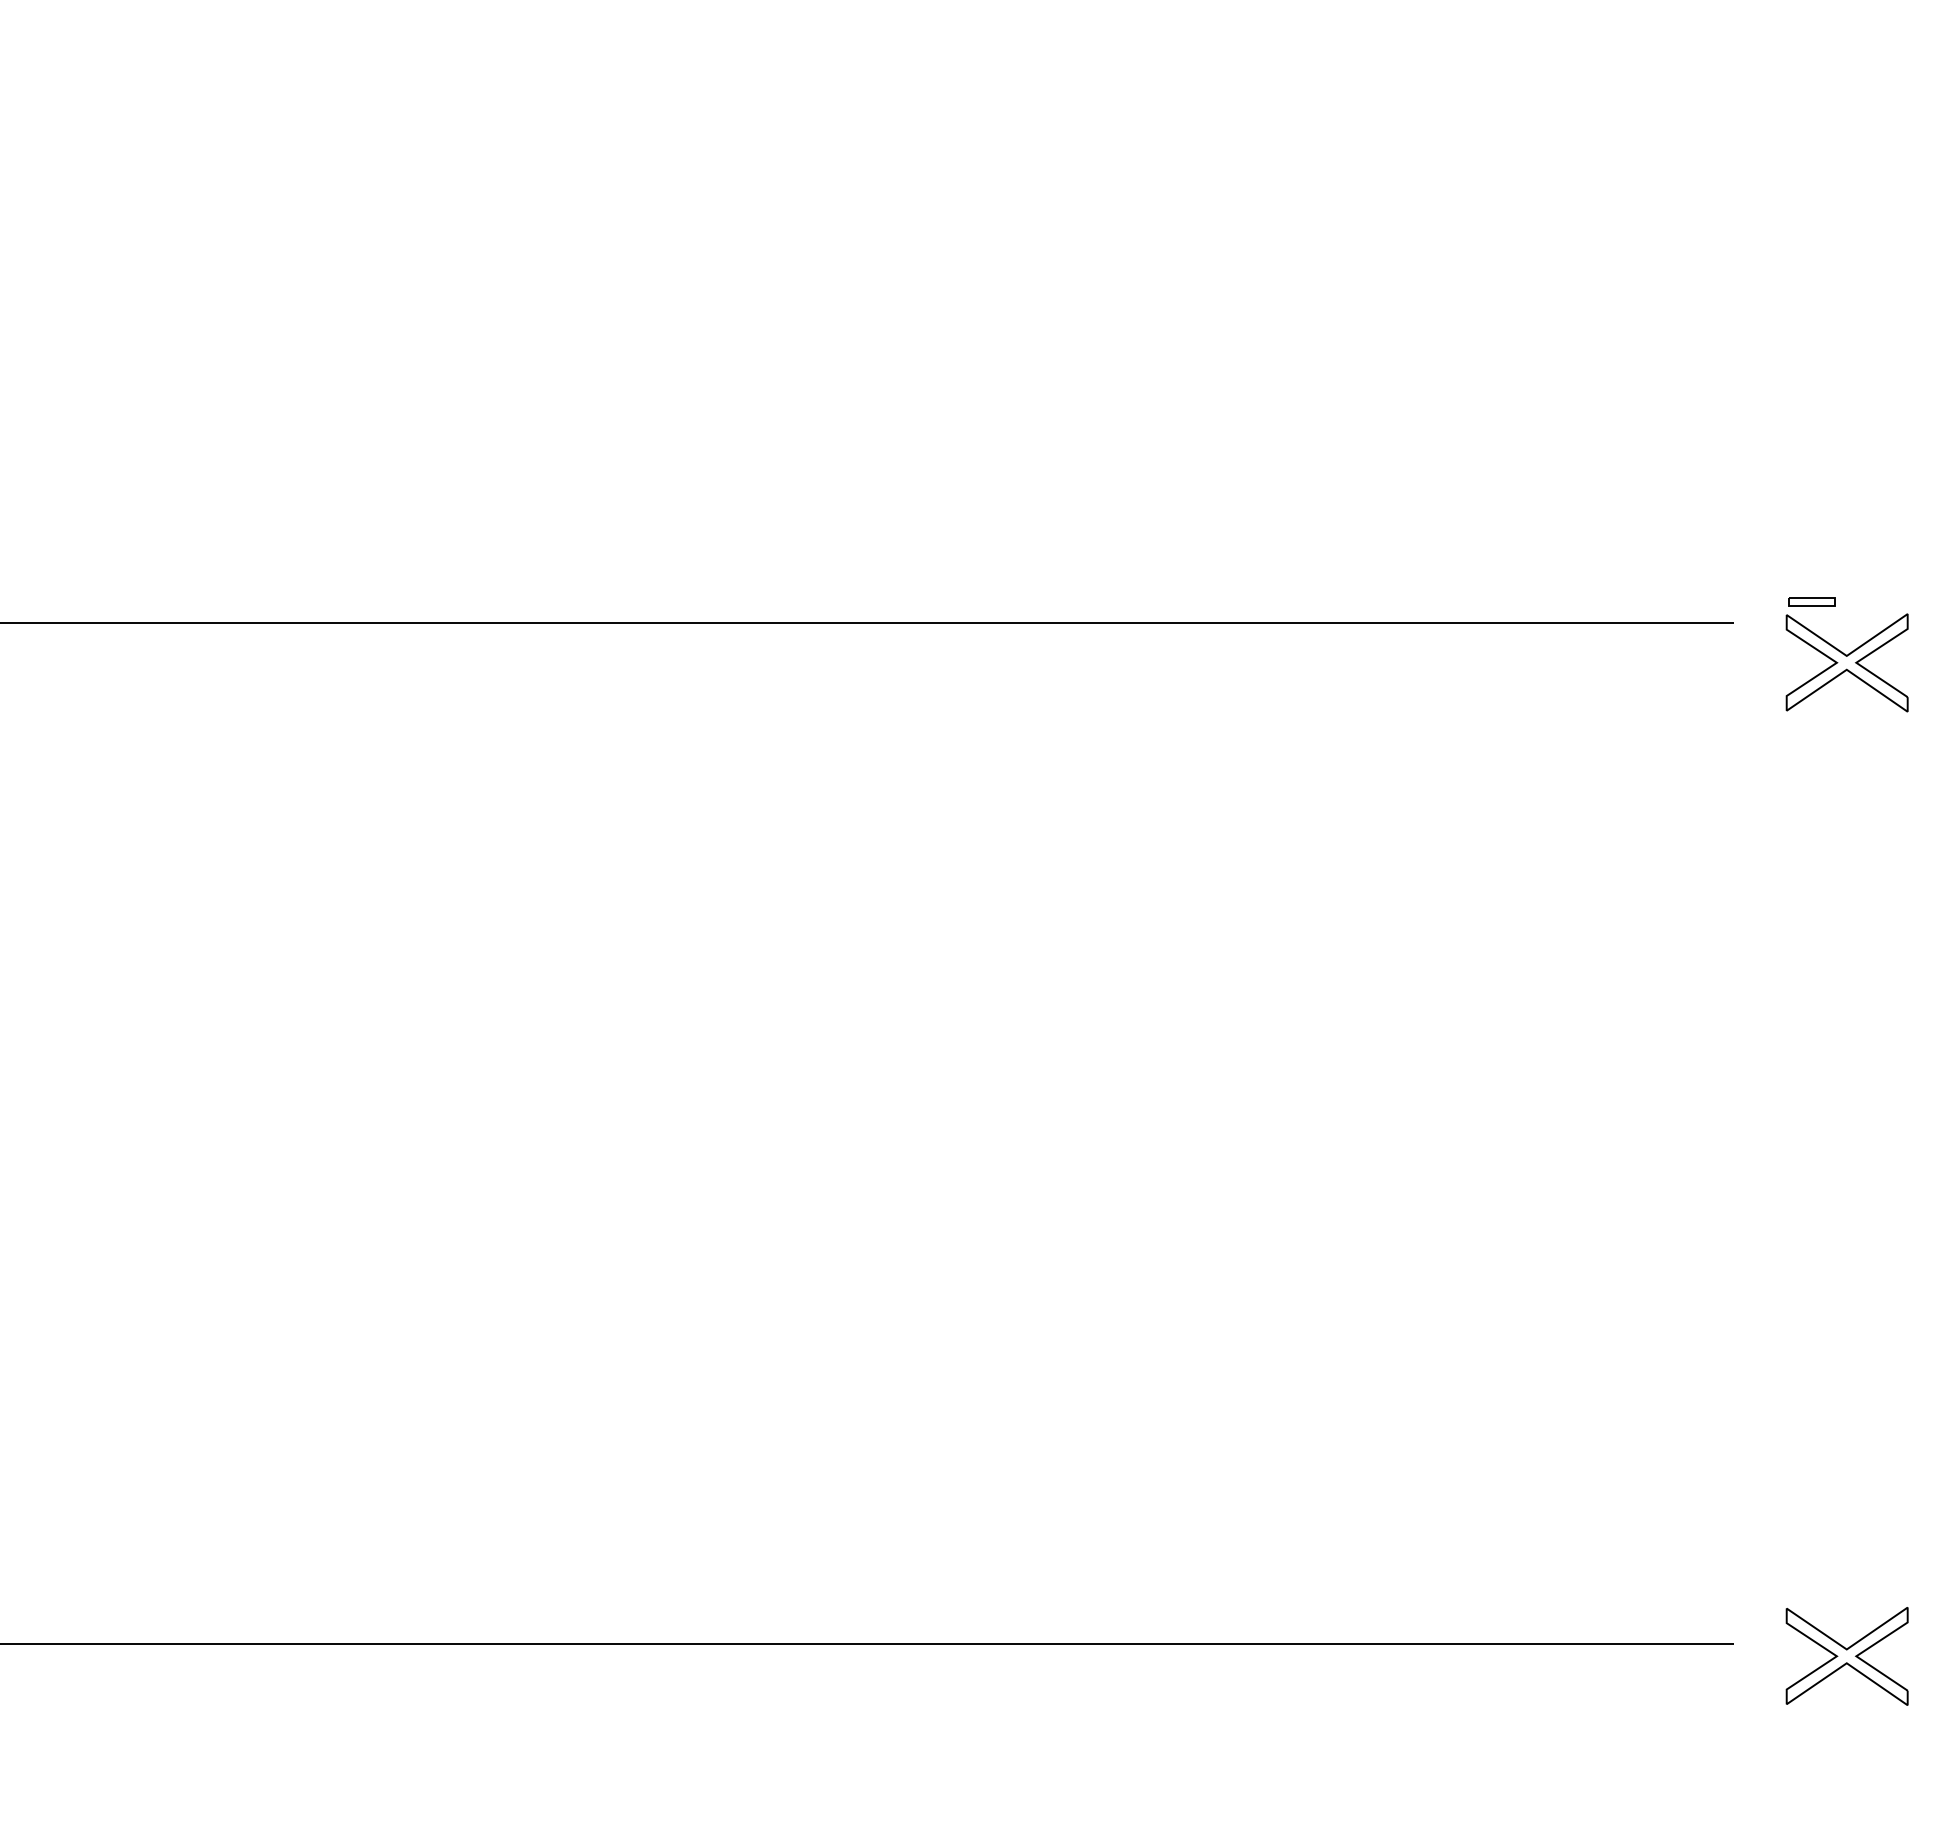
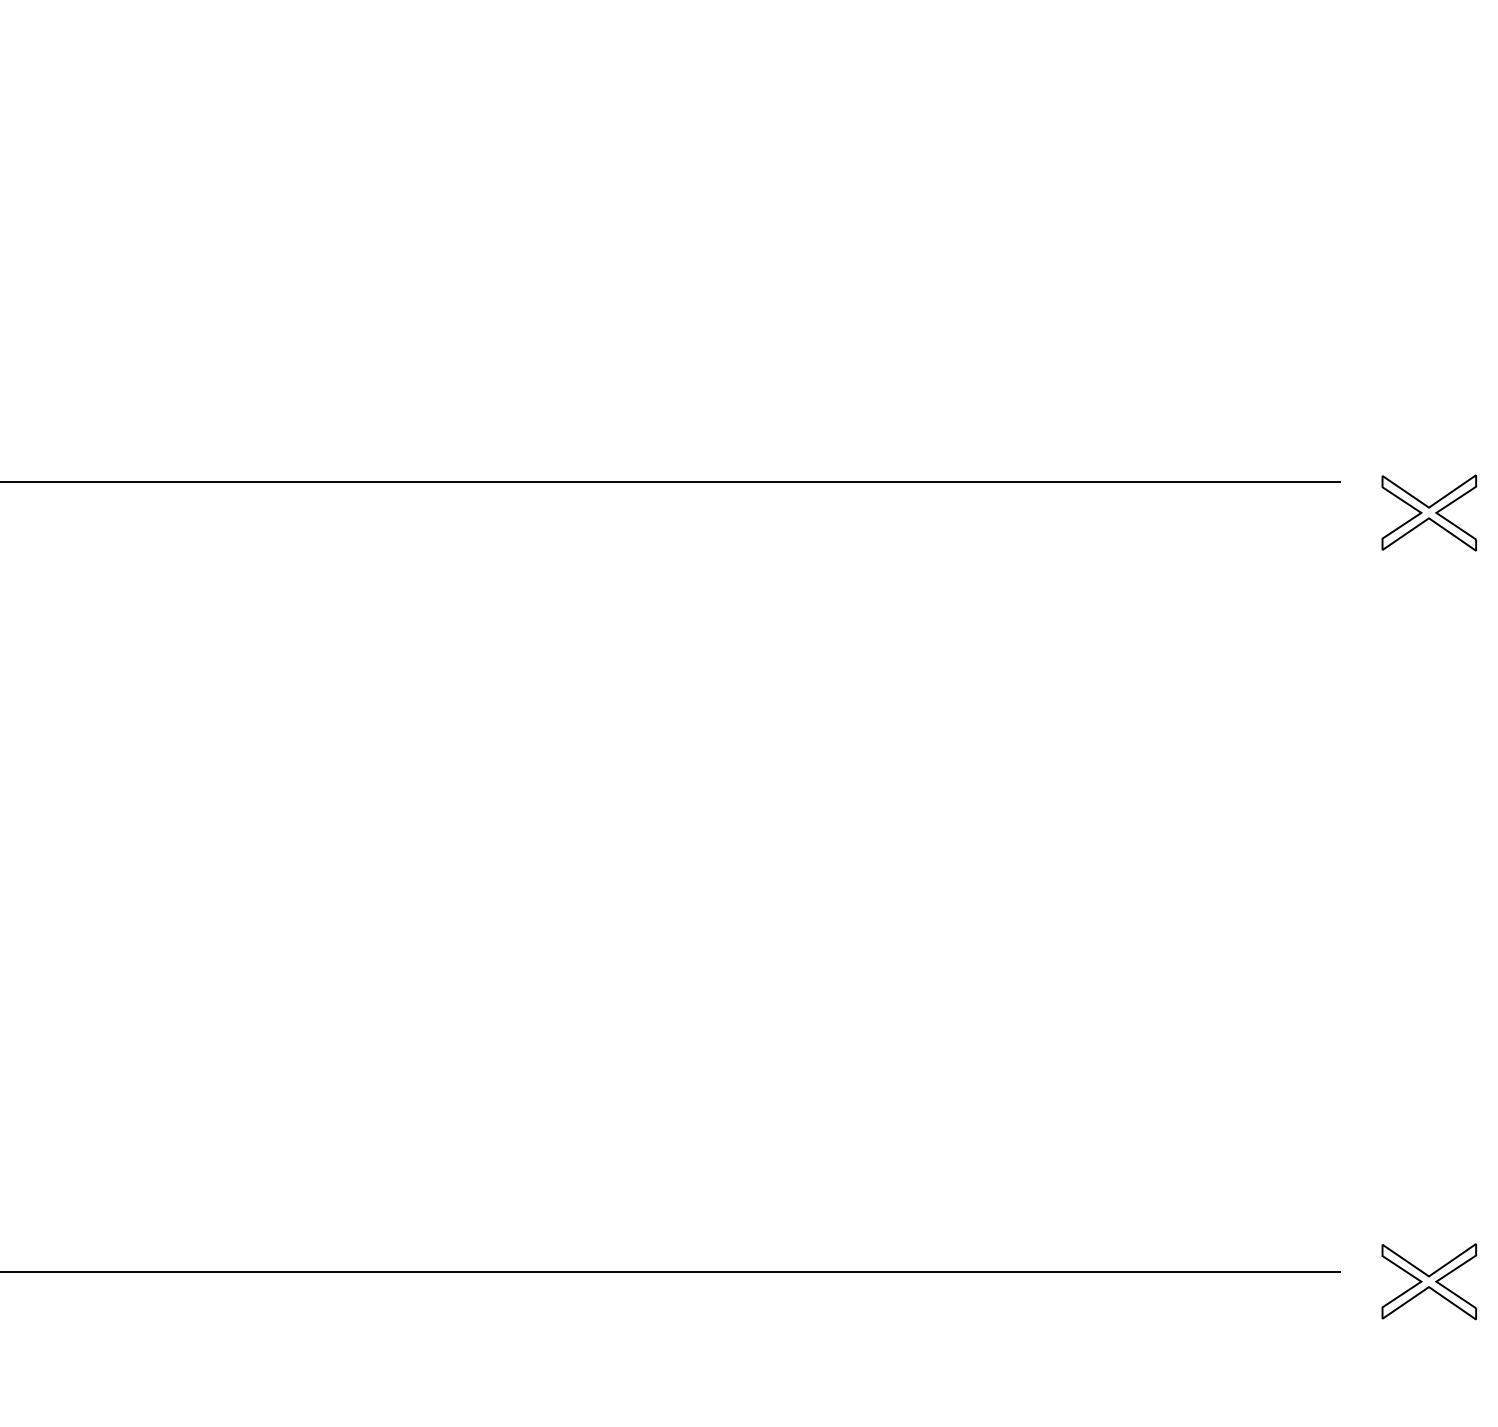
part: (1811, 601) -> (1401, 465), removed

